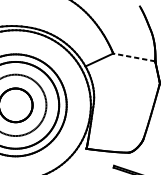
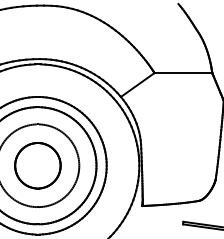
line: (134, 57) -> (183, 73), dashed -> solid

